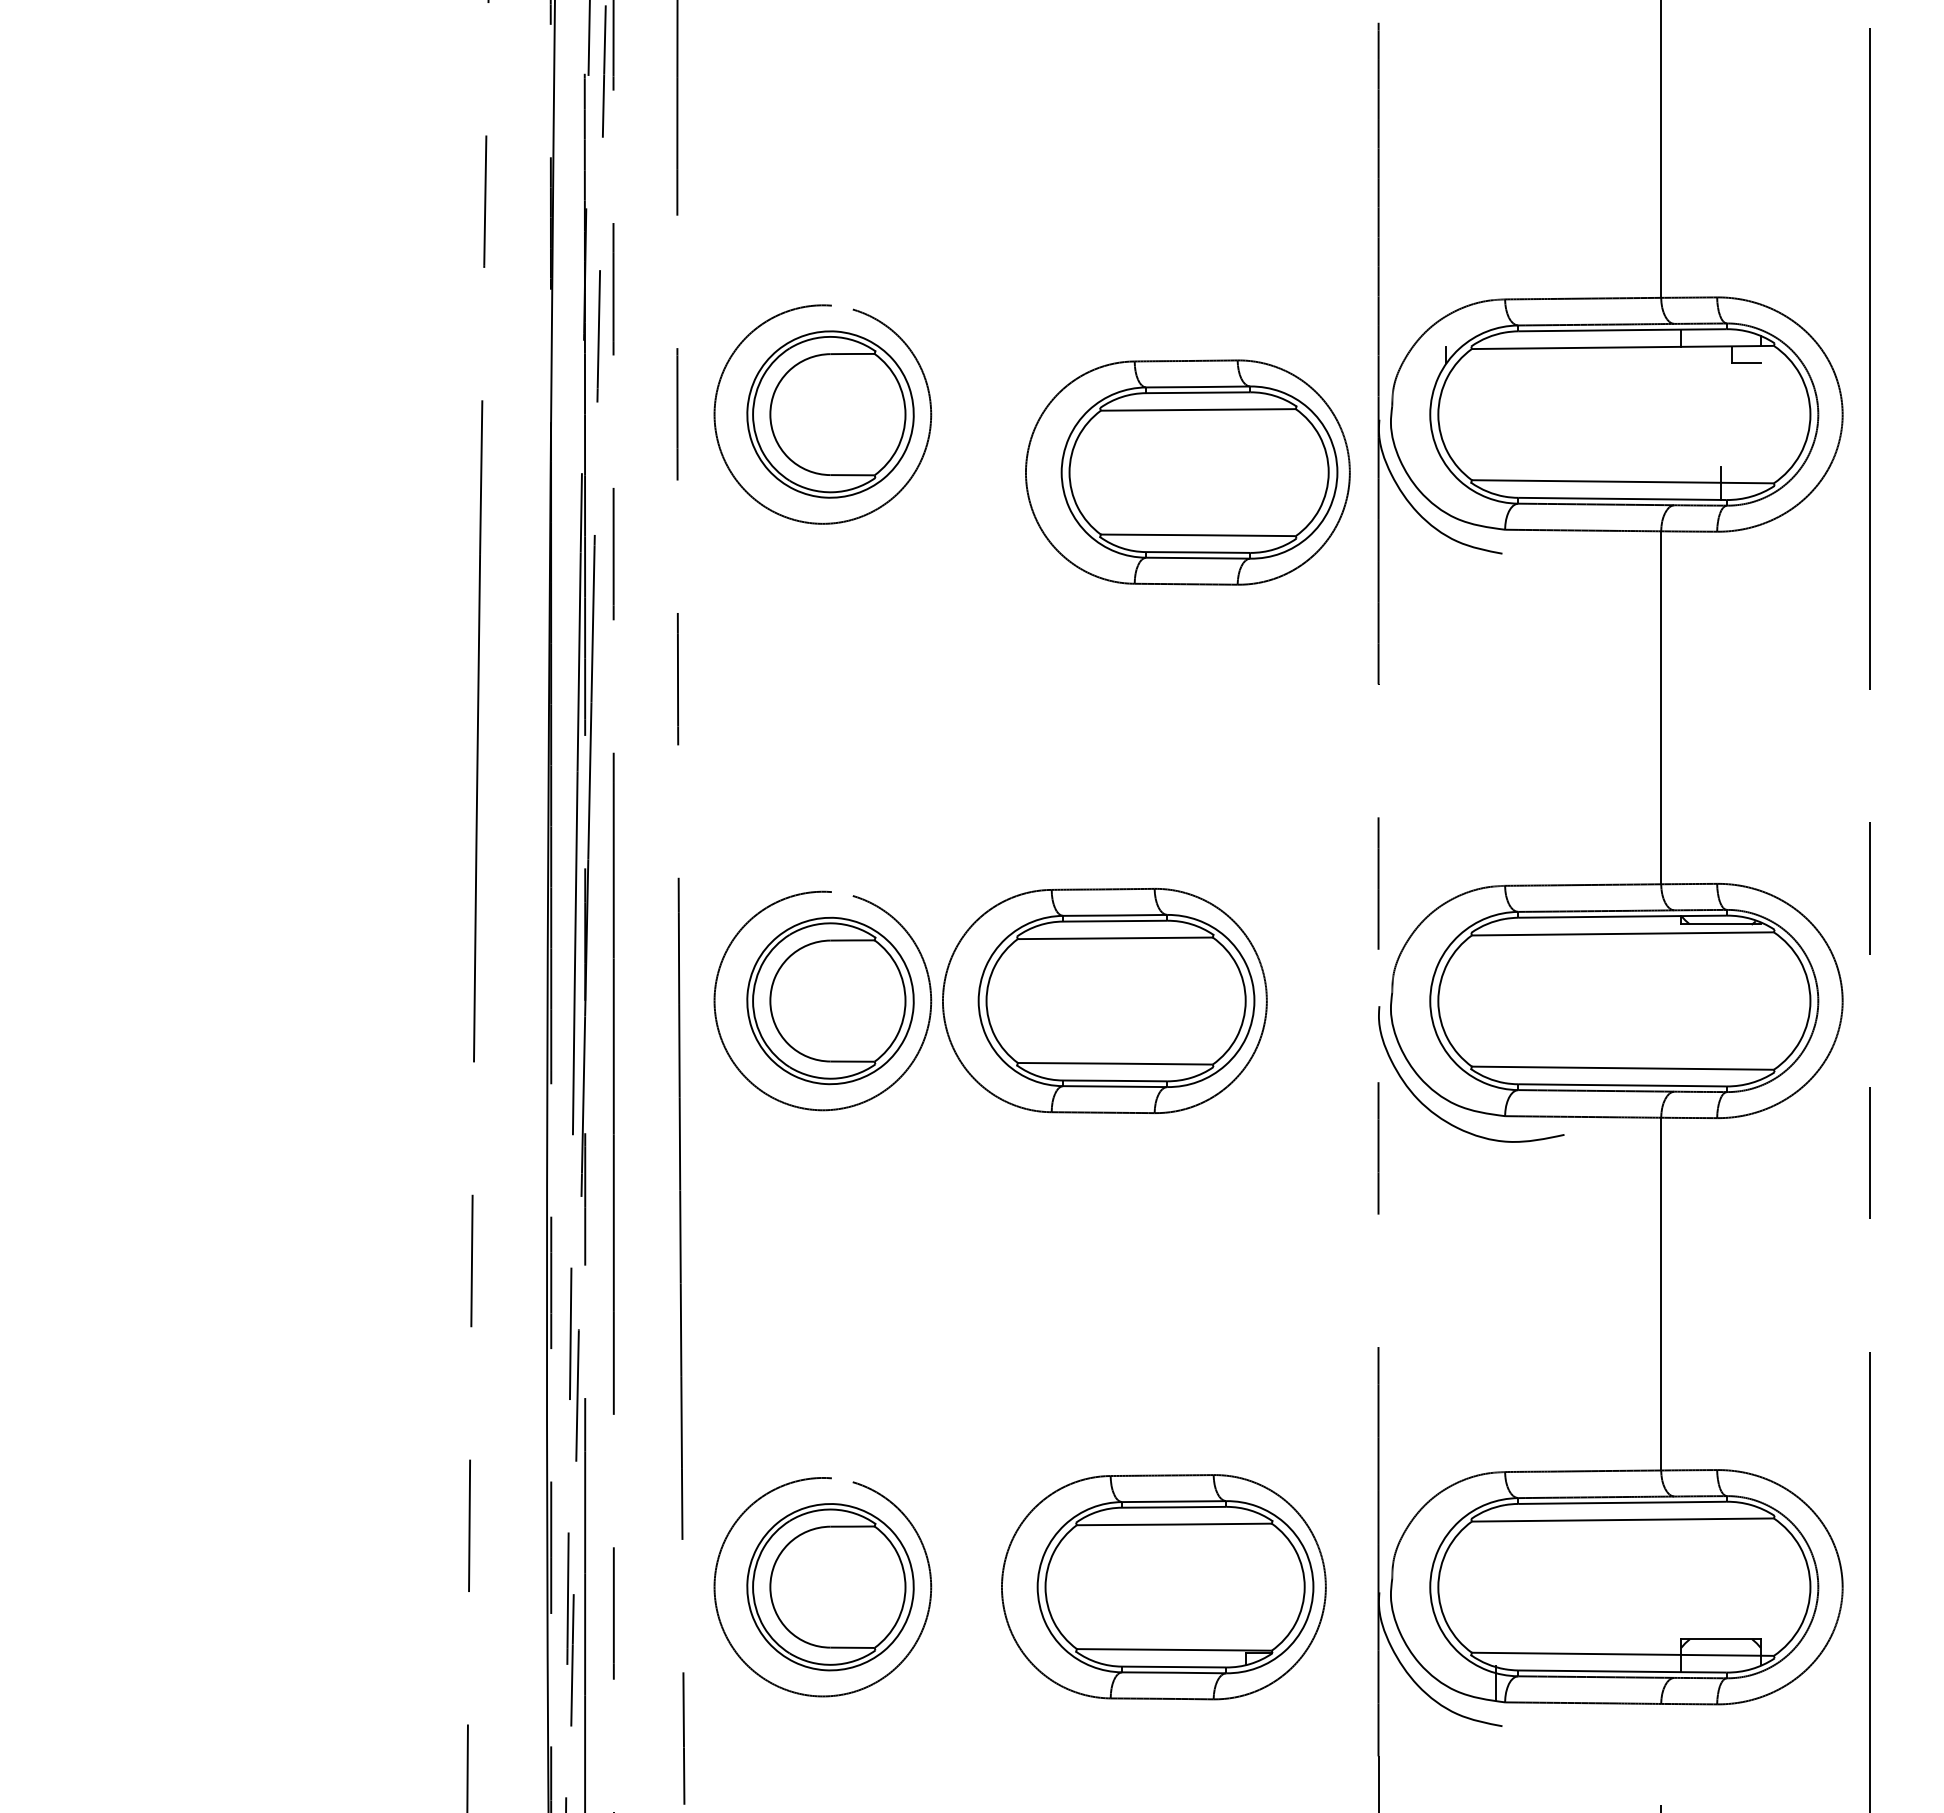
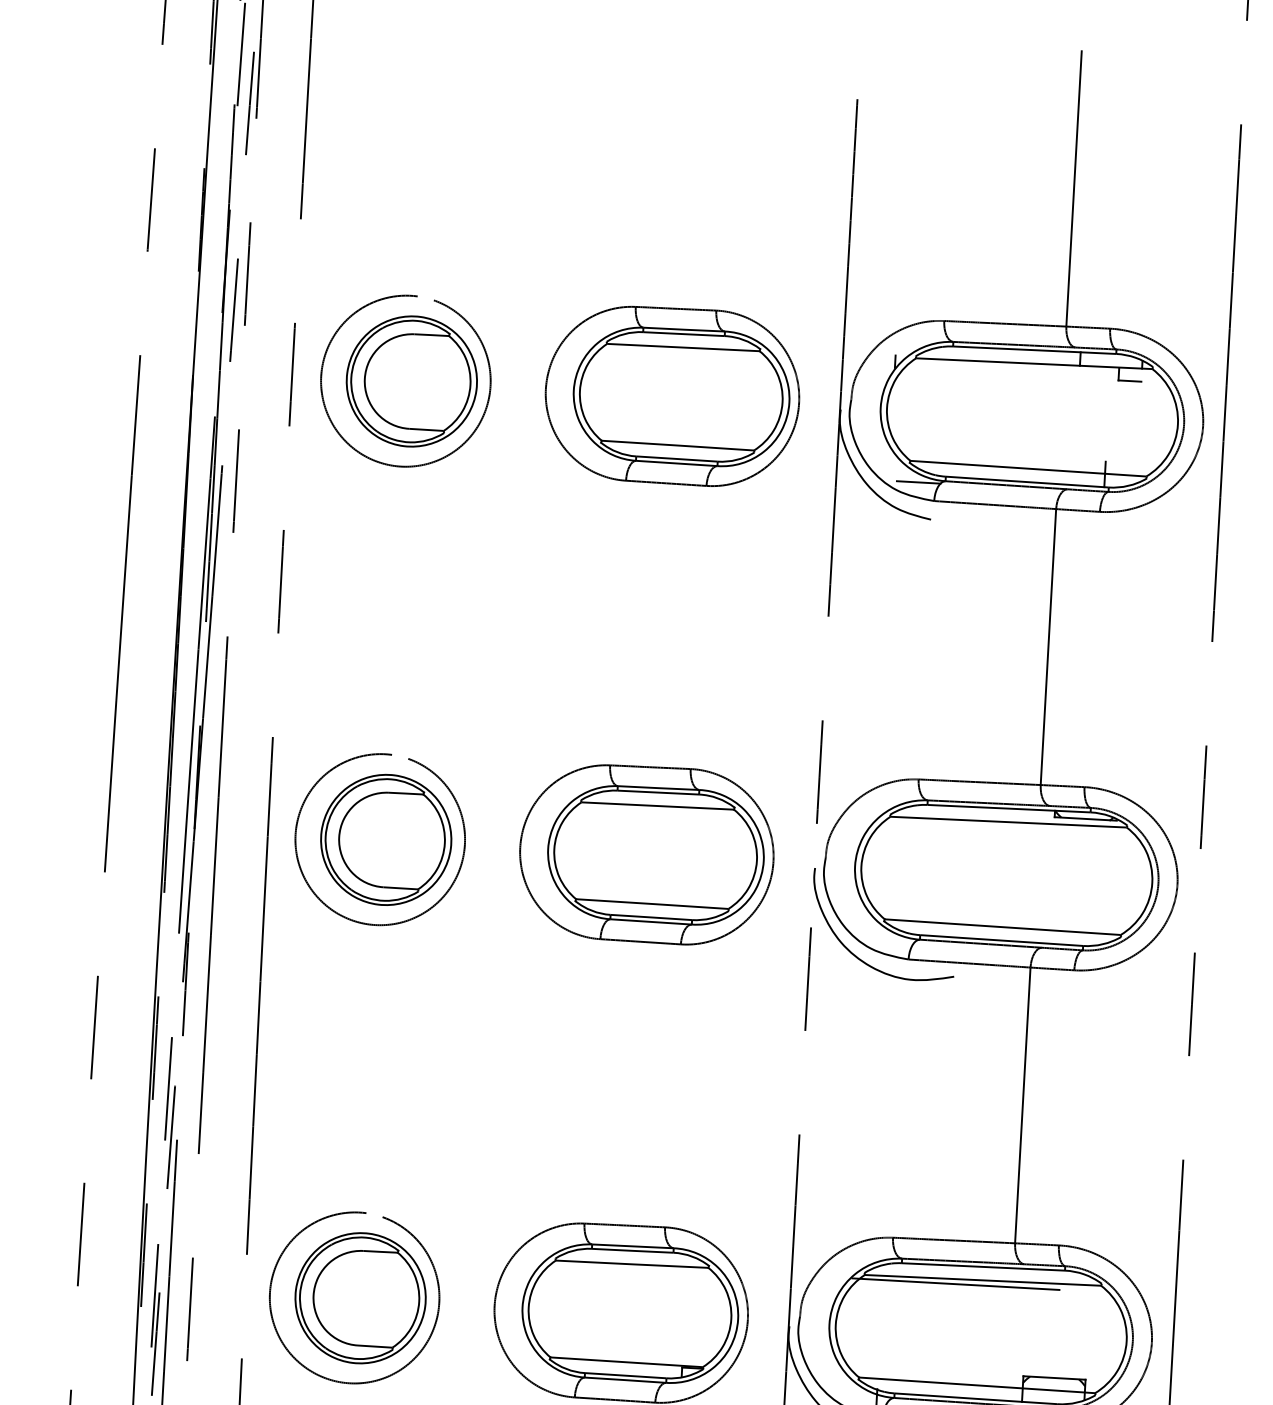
part: (1187, 472) -> (672, 396), moved
line: (1483, 507) -> (918, 482), added
part: (1104, 1000) -> (646, 854), moved
line: (1588, 1526) -> (955, 1283), added

